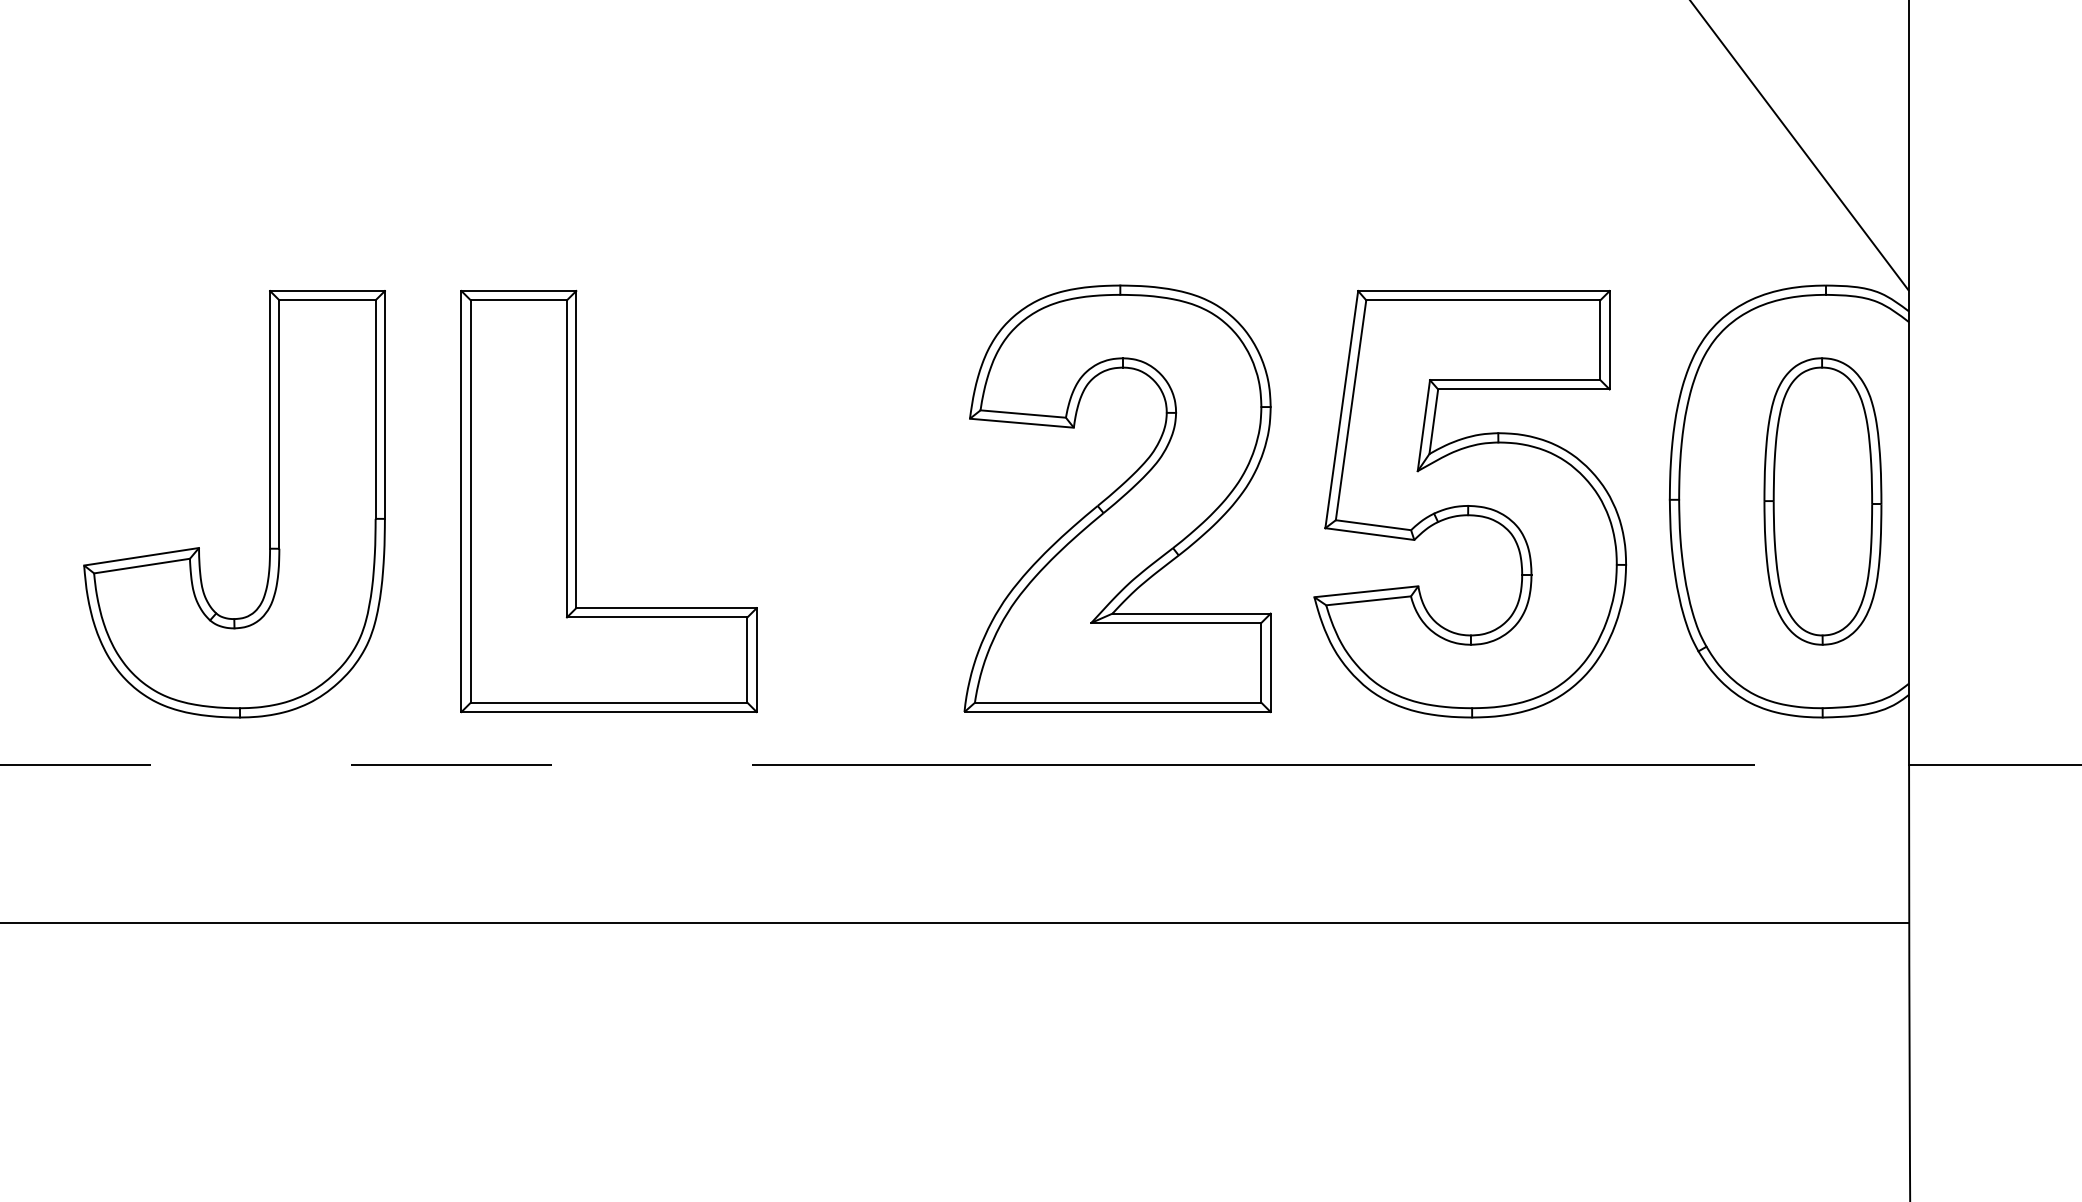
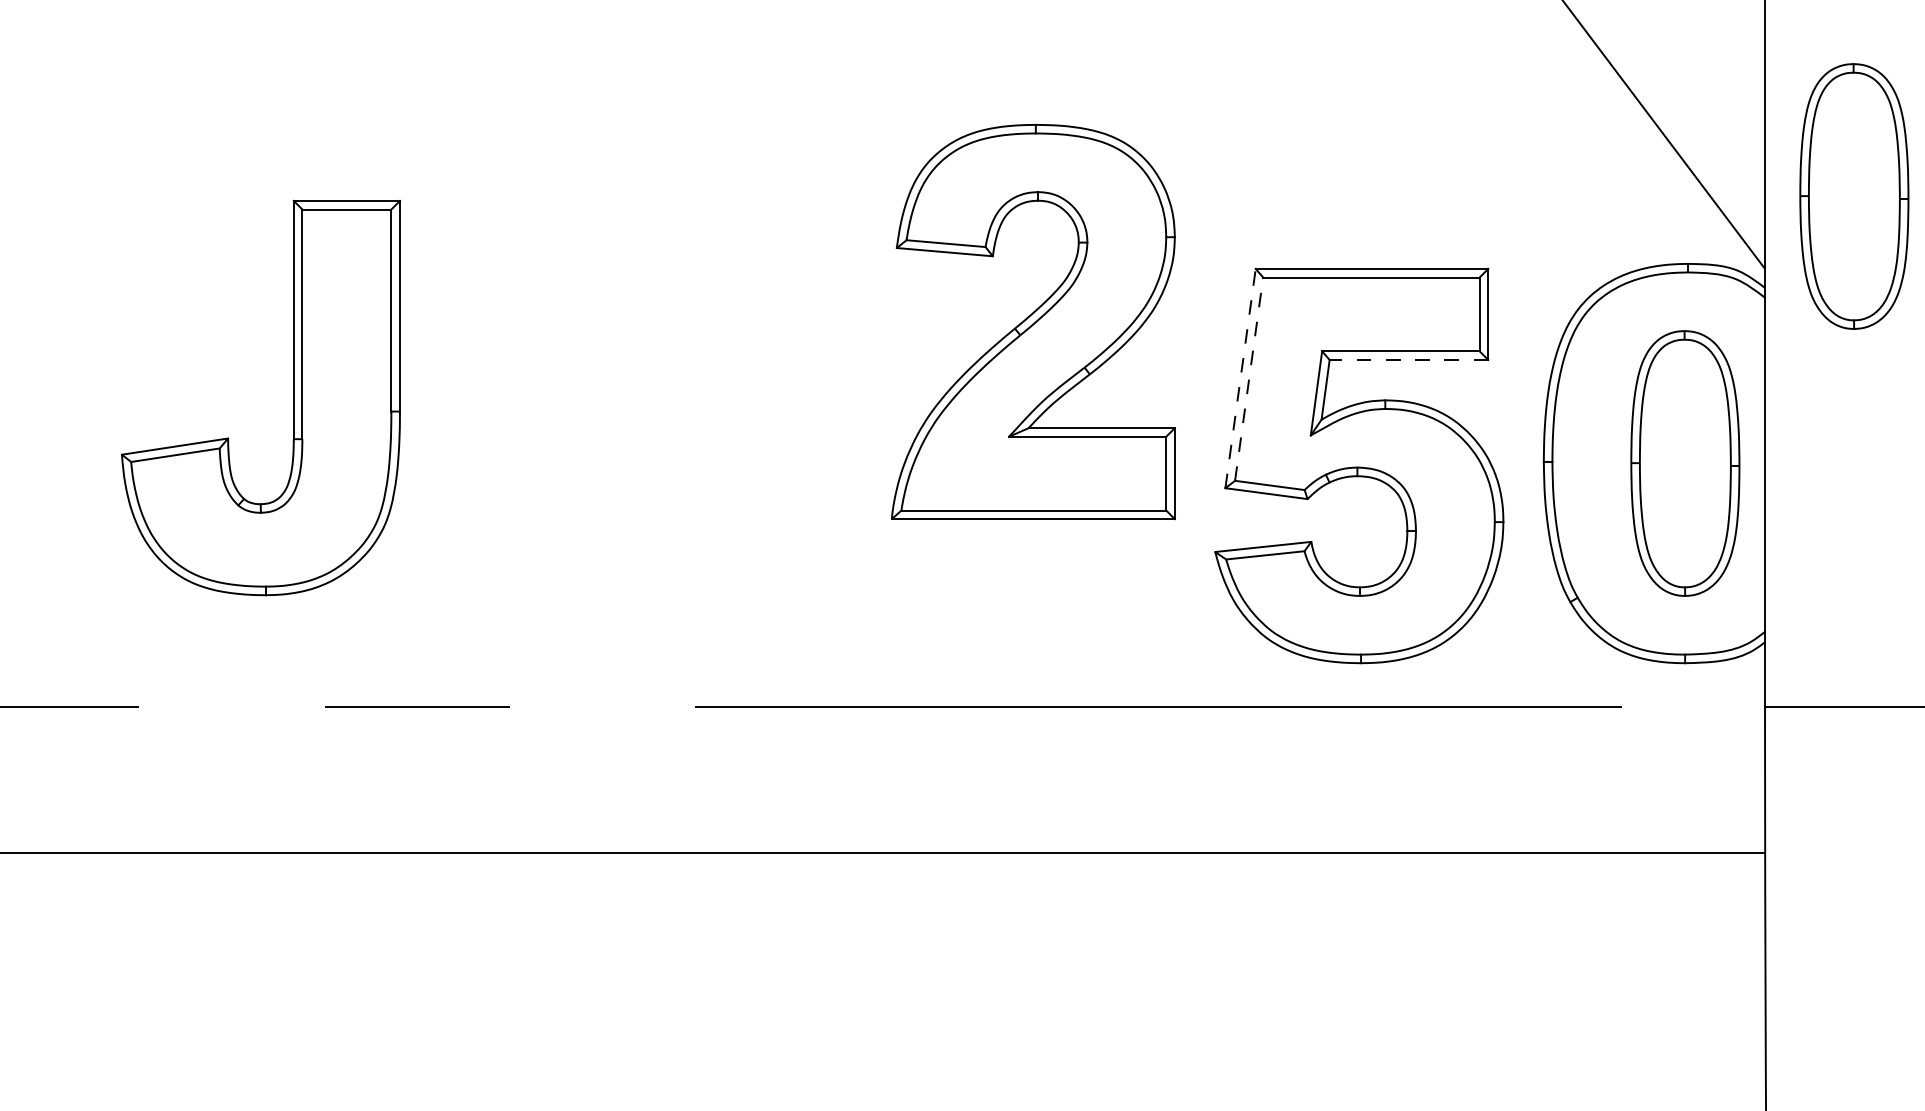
part: (2005, 212) -> (1854, 196), added
line: (1523, 388) -> (1408, 359), solid -> dashed
line: (1341, 409) -> (1240, 378), solid -> dashed
line: (1351, 410) -> (1249, 379), solid -> dashed
part: (1117, 498) -> (1033, 321), moved
part: (576, 501) -> (533, 463), removed
part: (269, 503) -> (293, 397), moved

